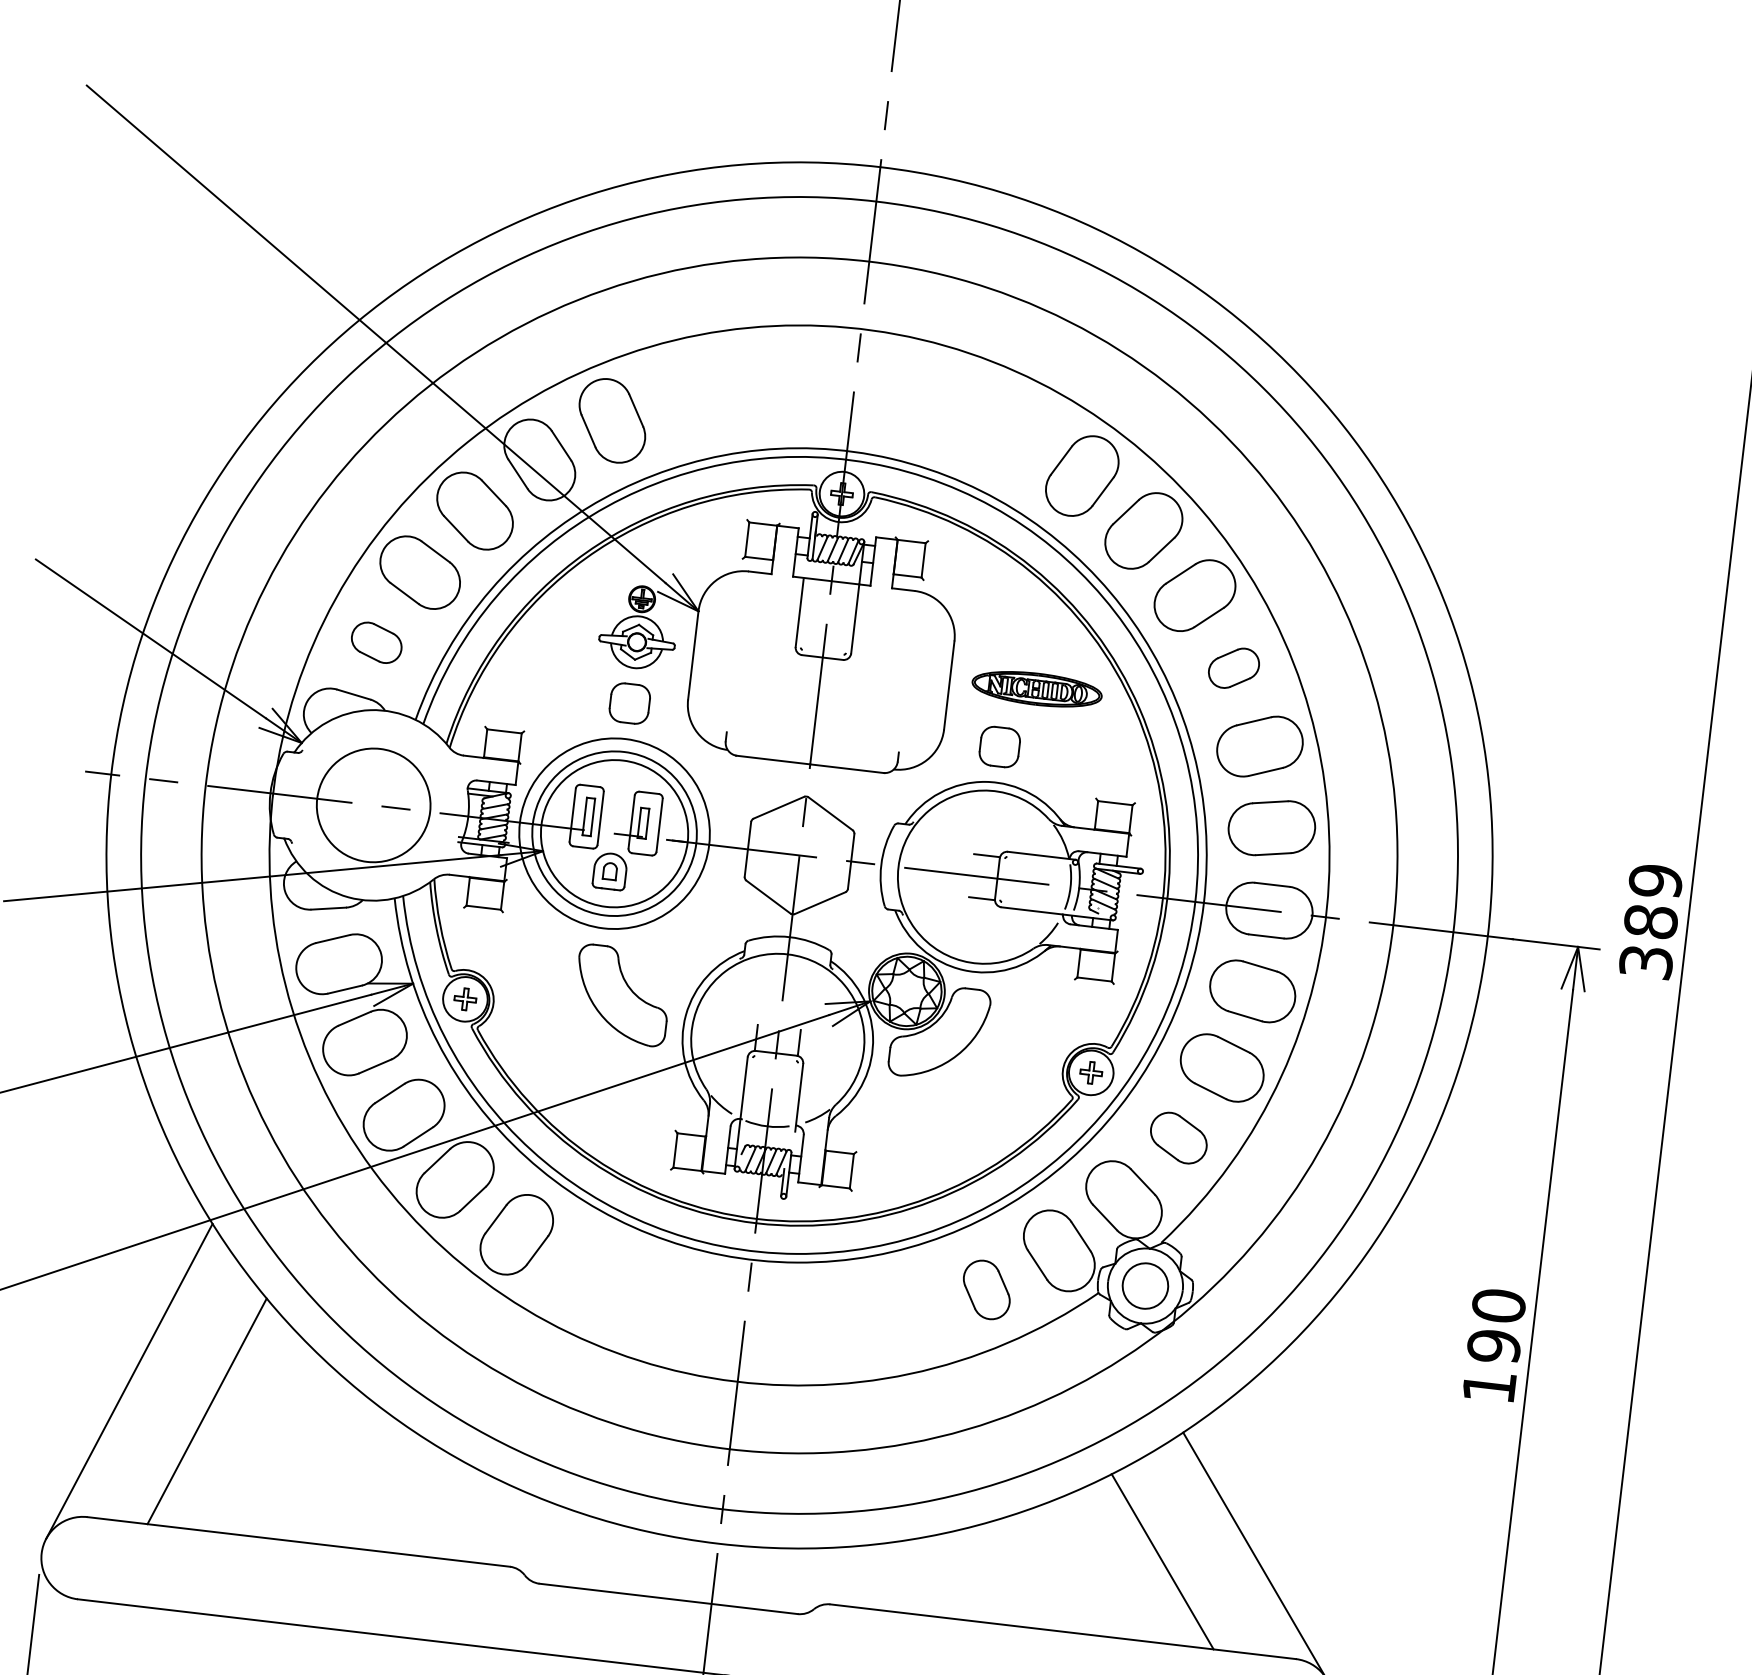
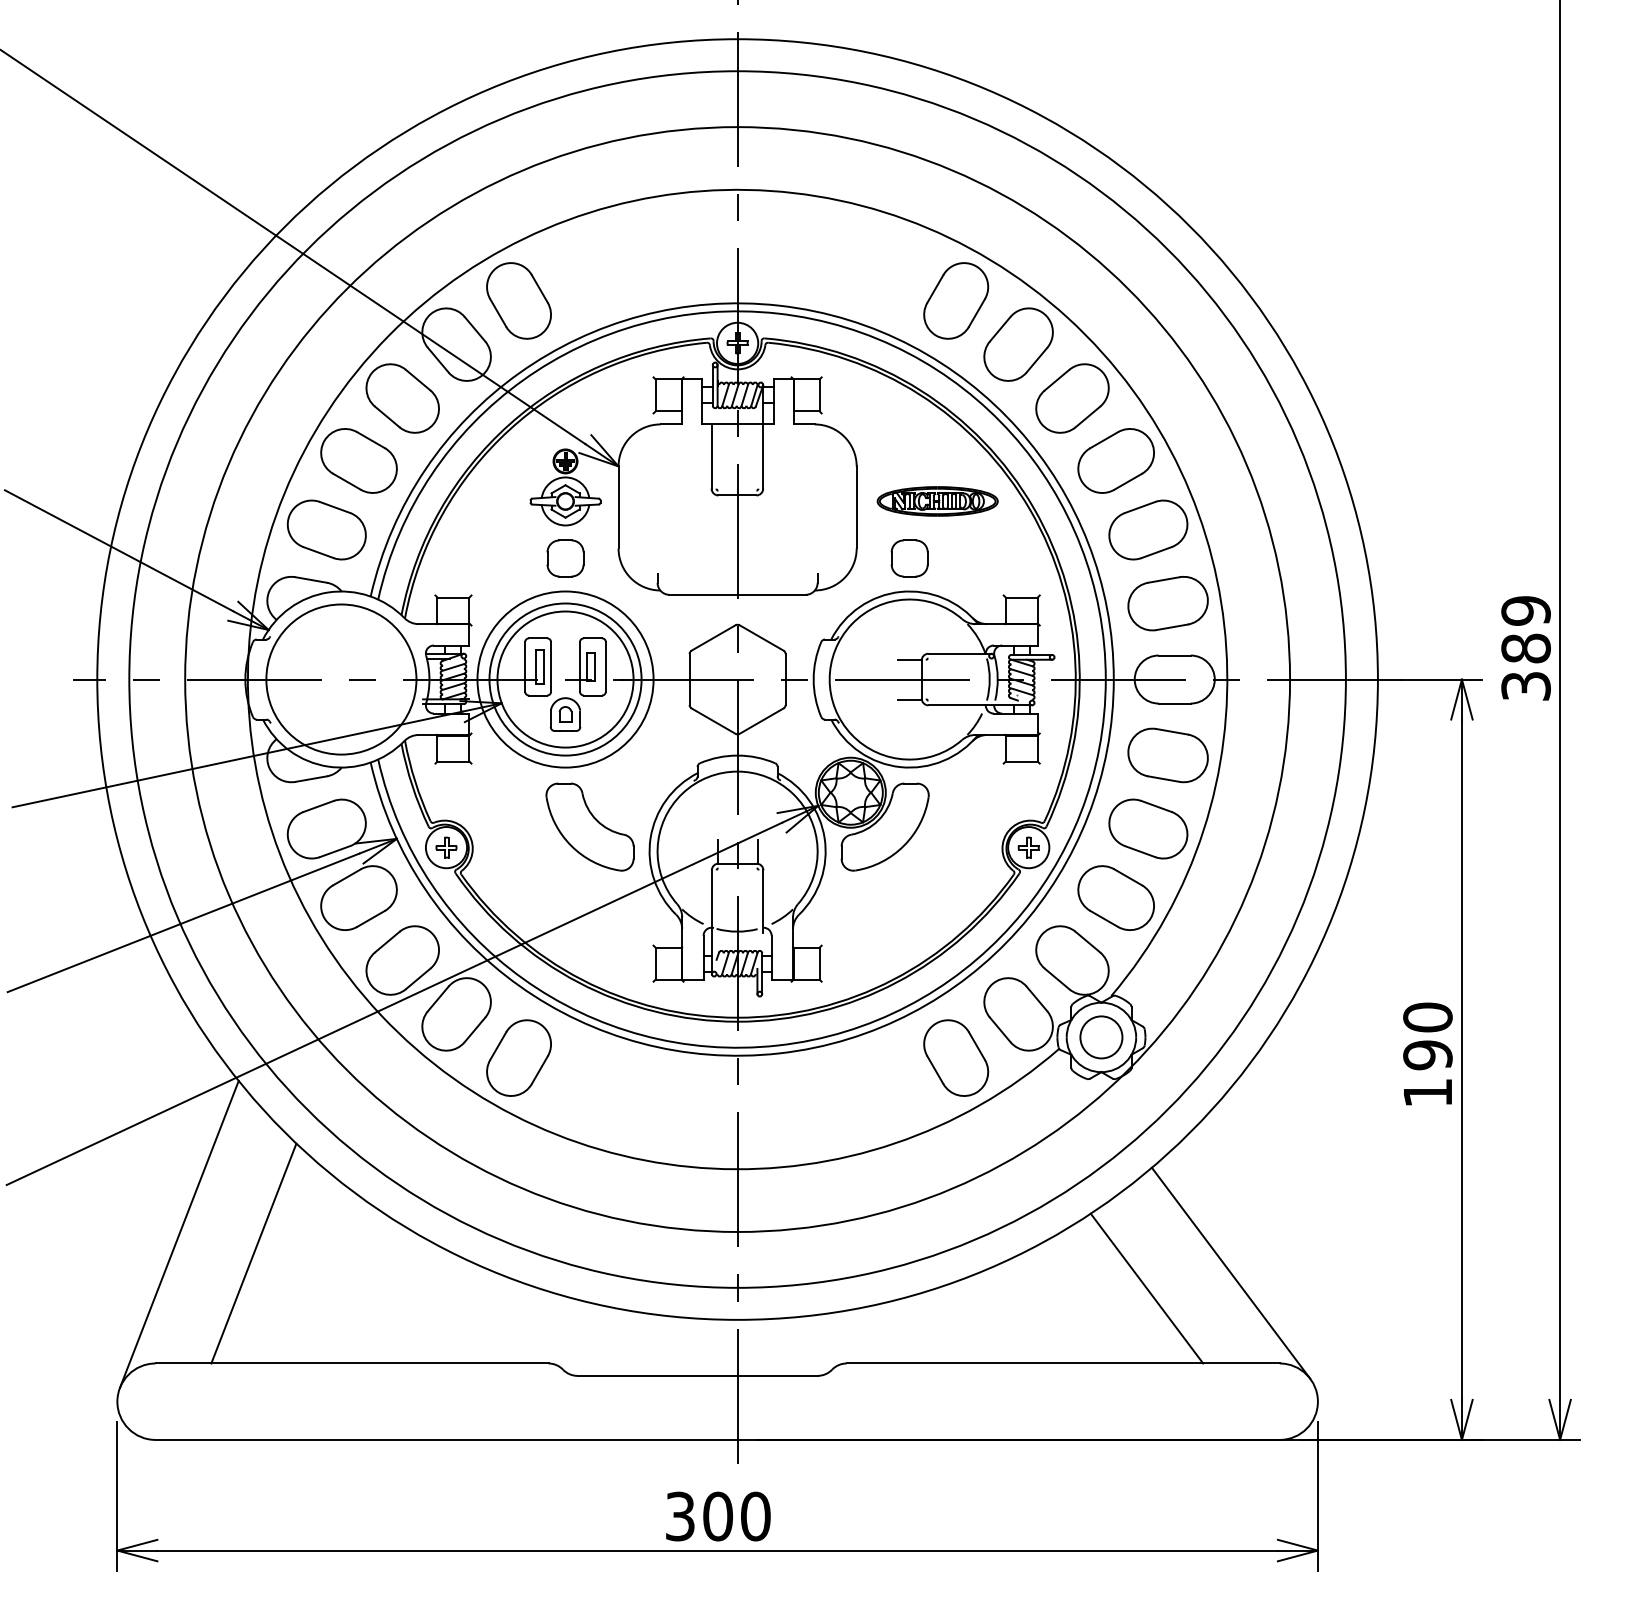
part: (376, 642) -> (326, 529), size x1.67
part: (1233, 667) -> (1115, 460), size x1.67
circle: (373, 805) -> (341, 679), size x1.43
part: (1178, 1137) -> (1115, 897), size x1.43
part: (987, 1289) -> (956, 1057), size x1.43

